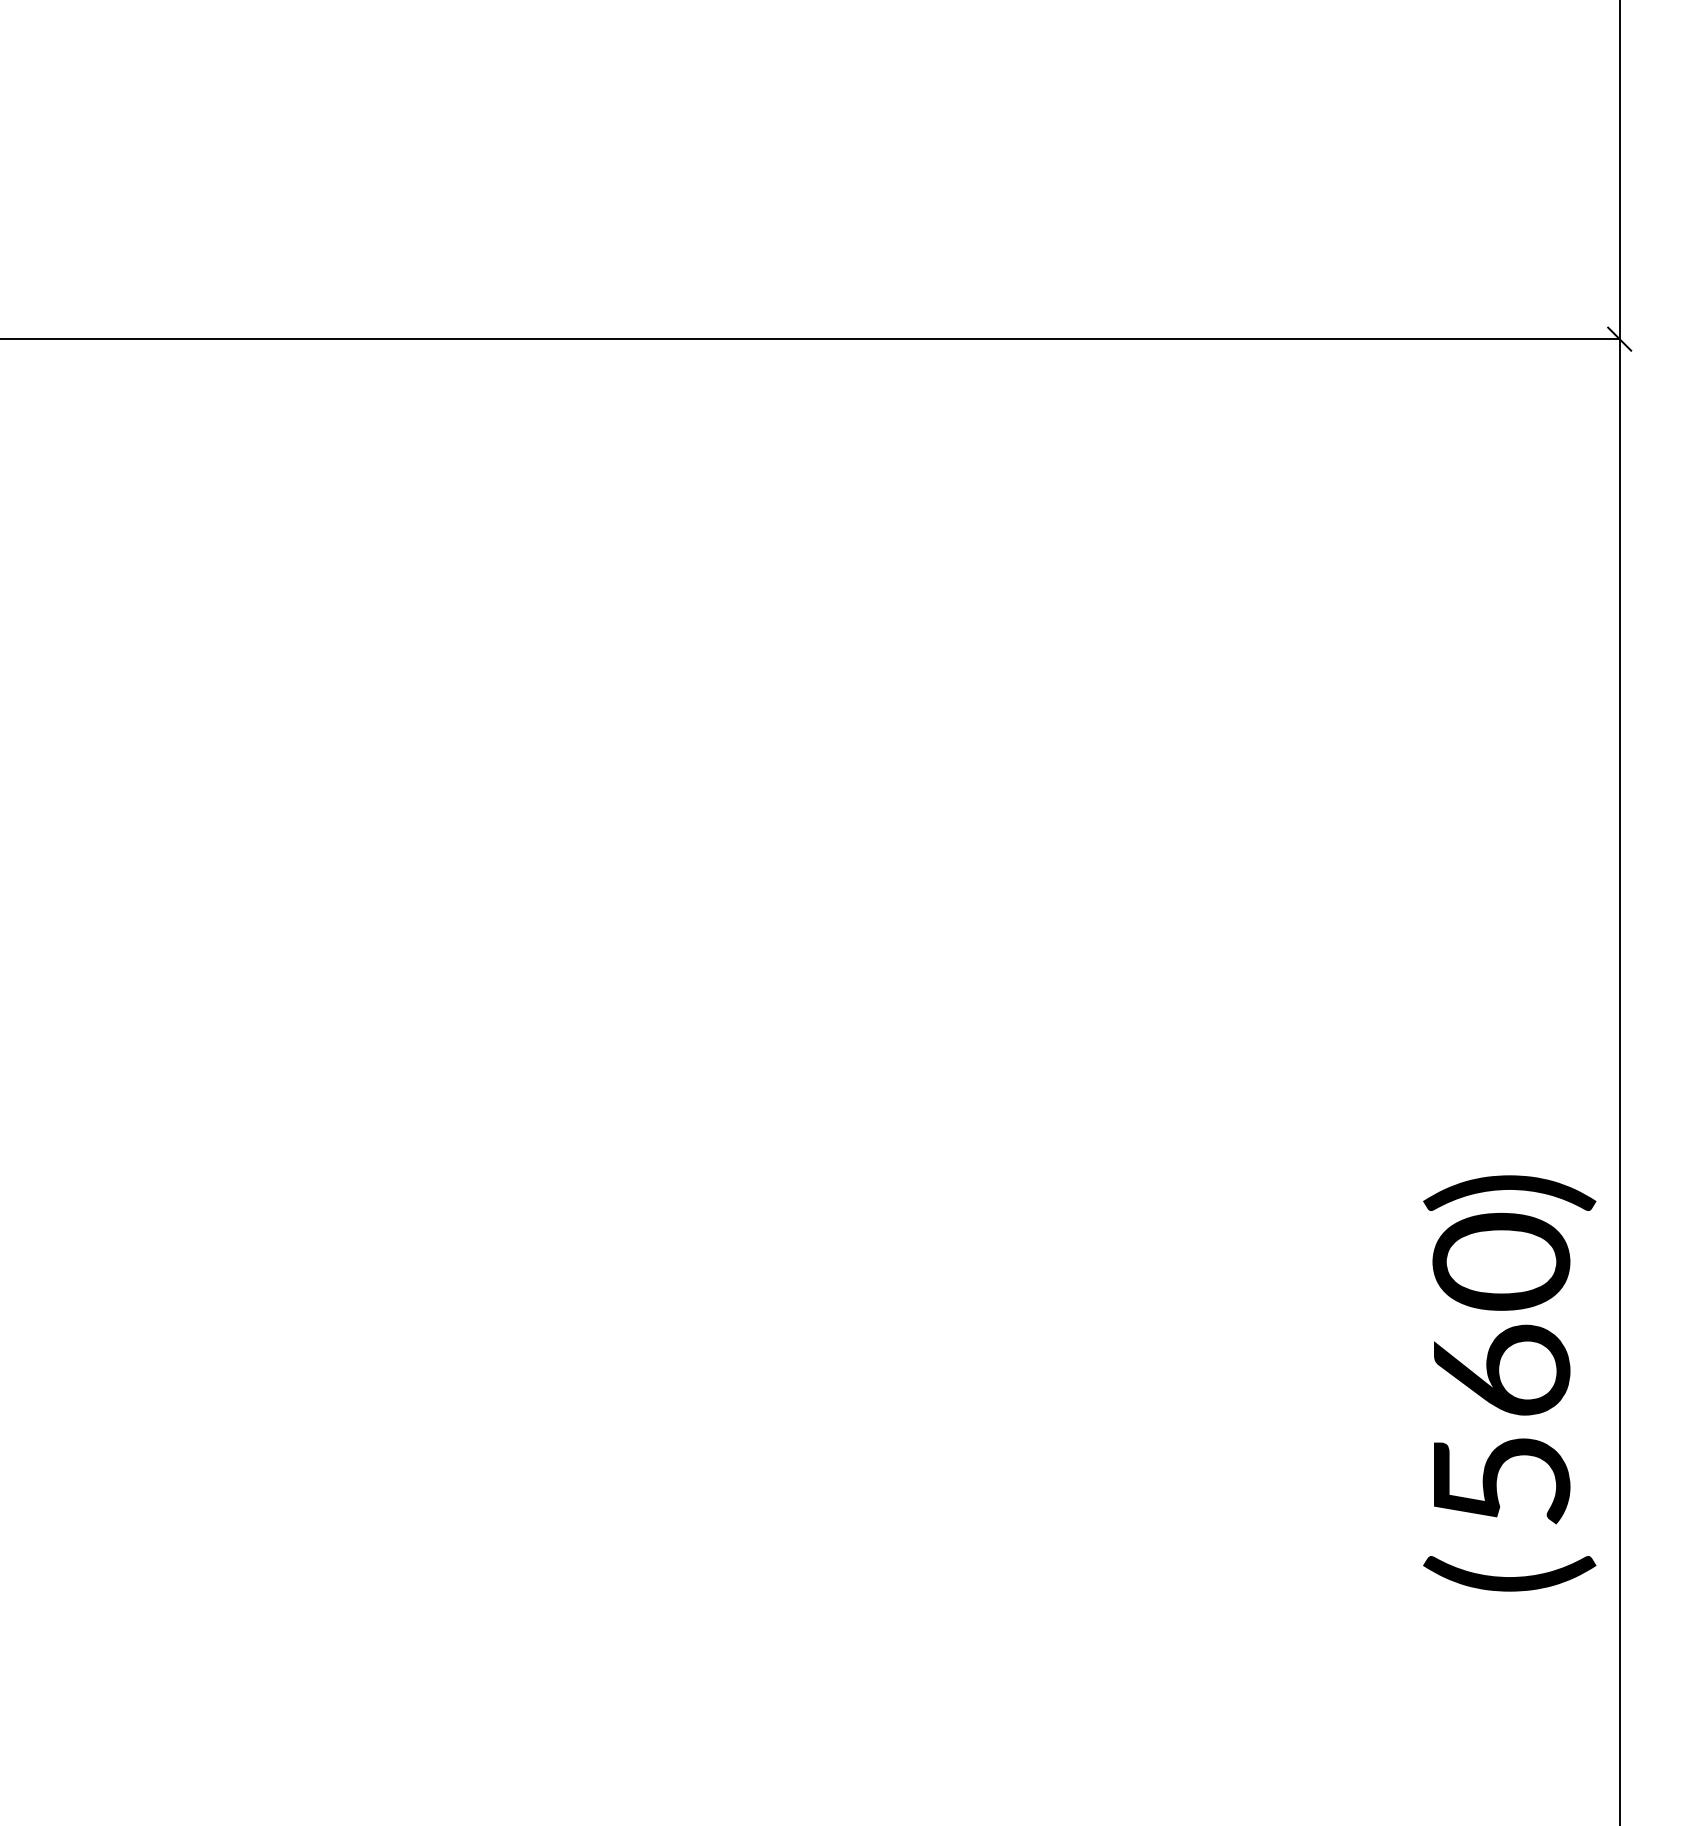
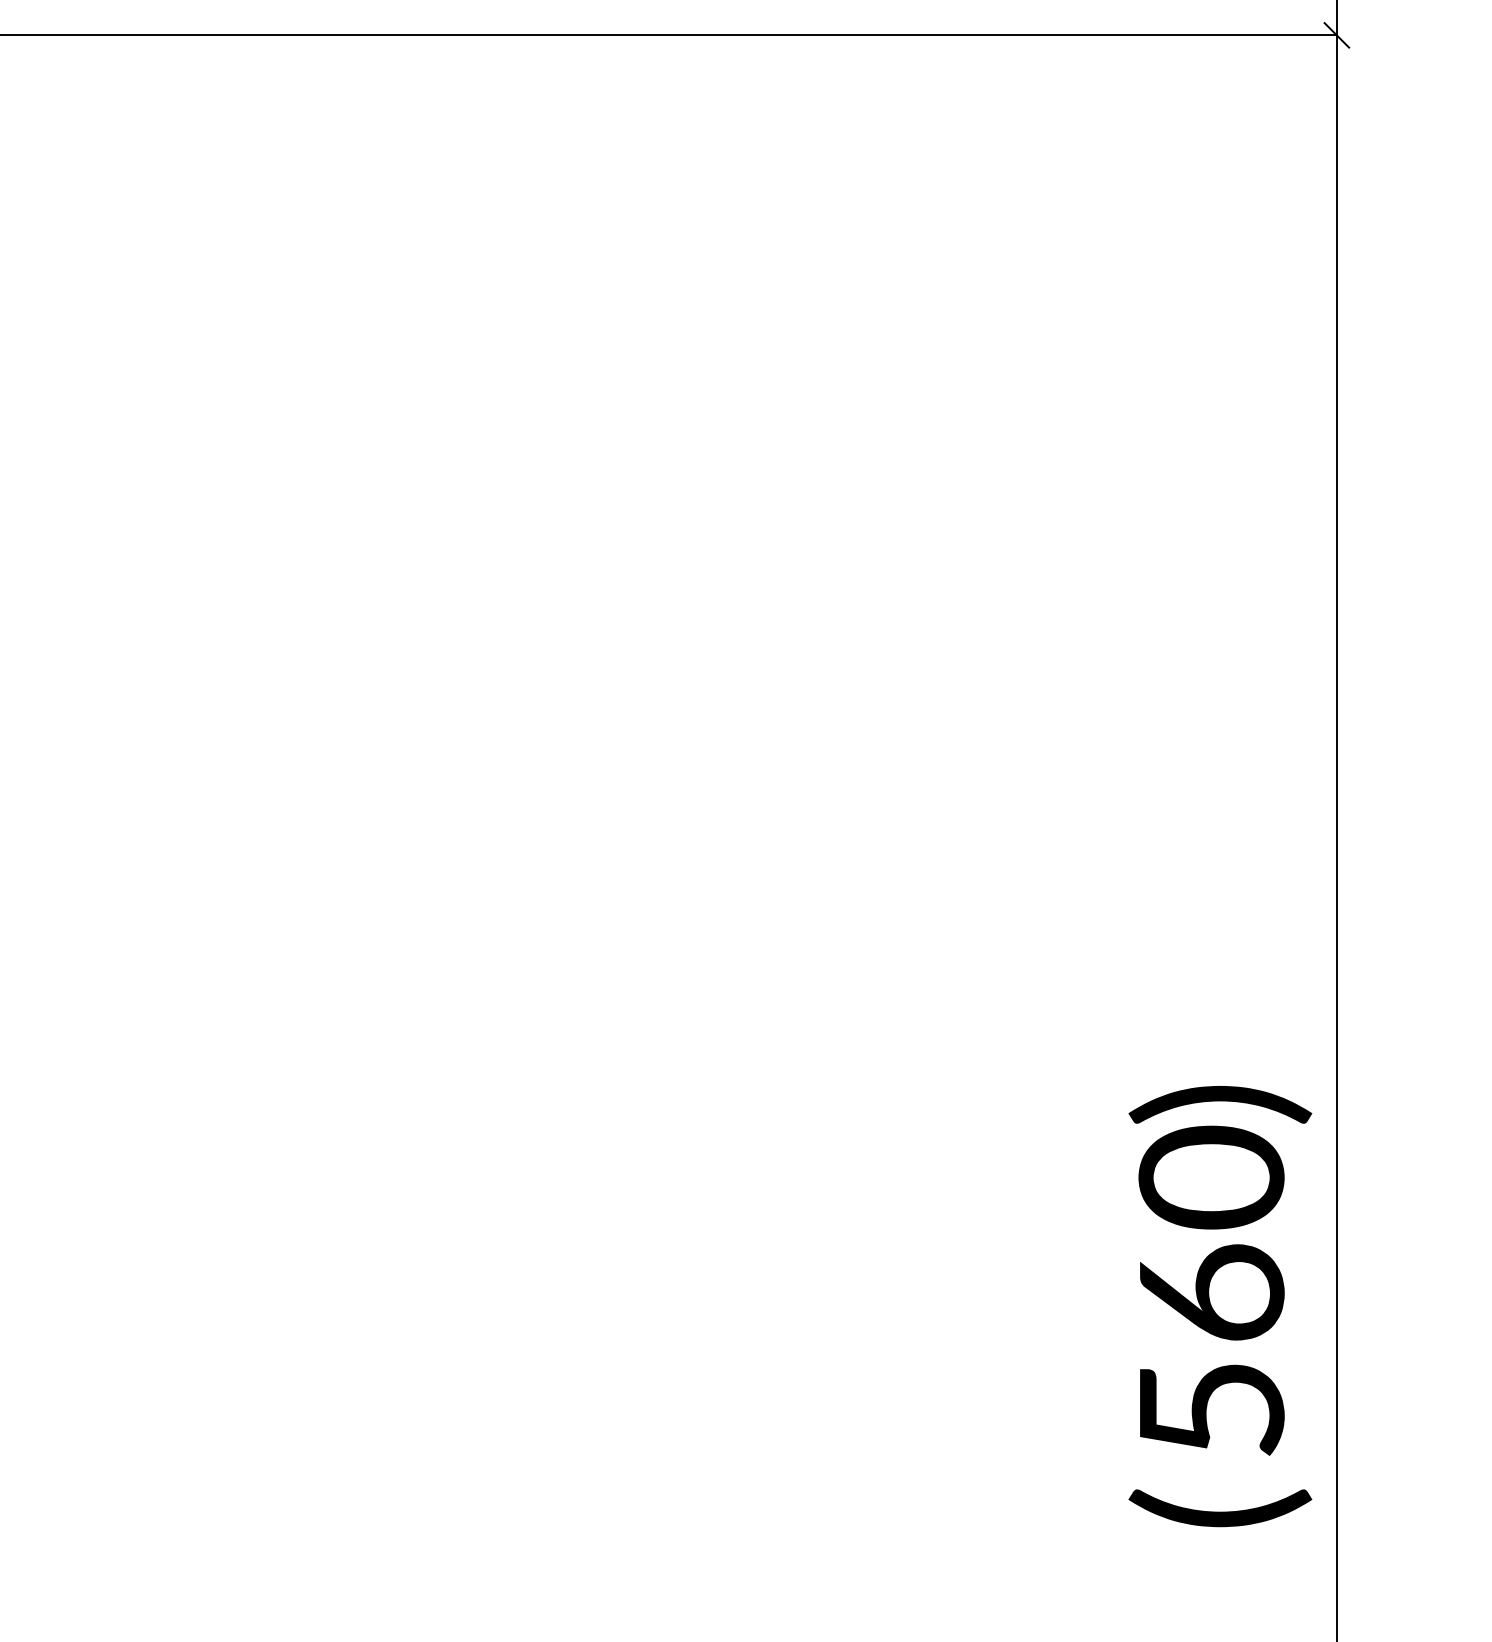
text: (1509, 1383) -> (1220, 1306), moved

